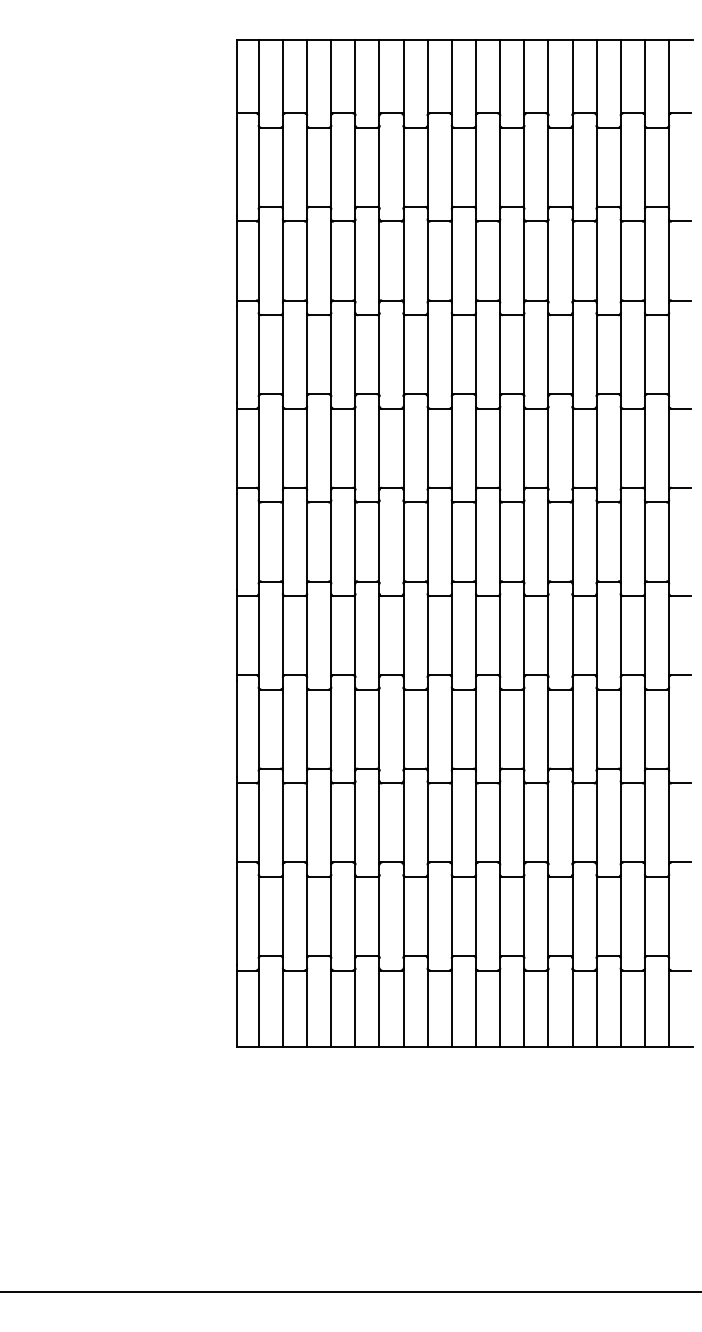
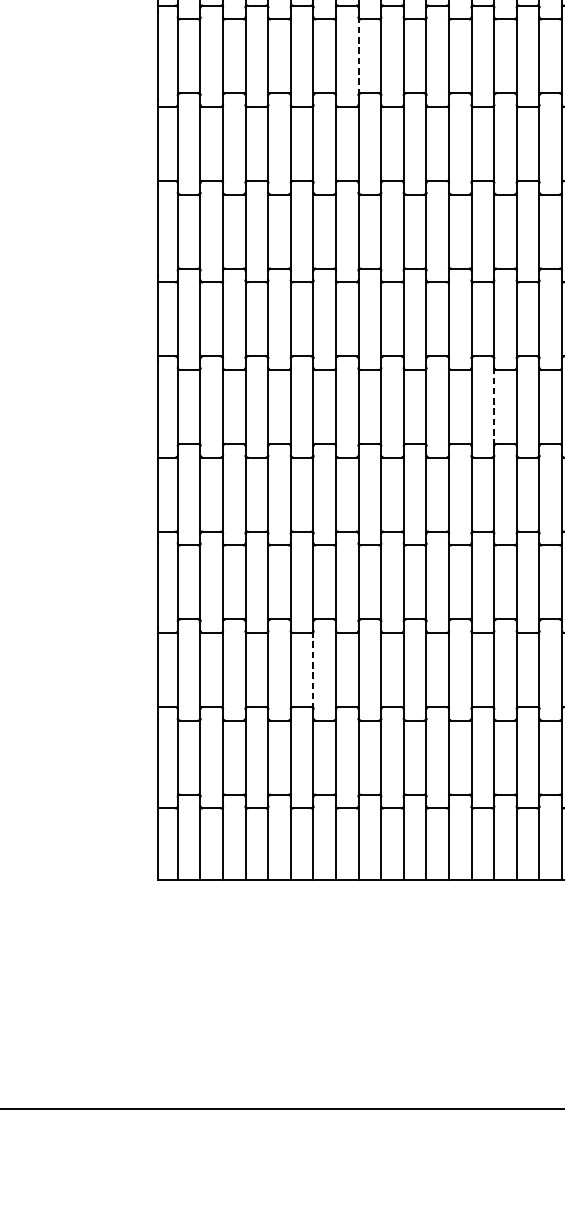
line: (451, 167) -> (358, 56), solid -> dashed
line: (596, 541) -> (494, 406), solid -> dashed
line: (403, 822) -> (313, 669), solid -> dashed

